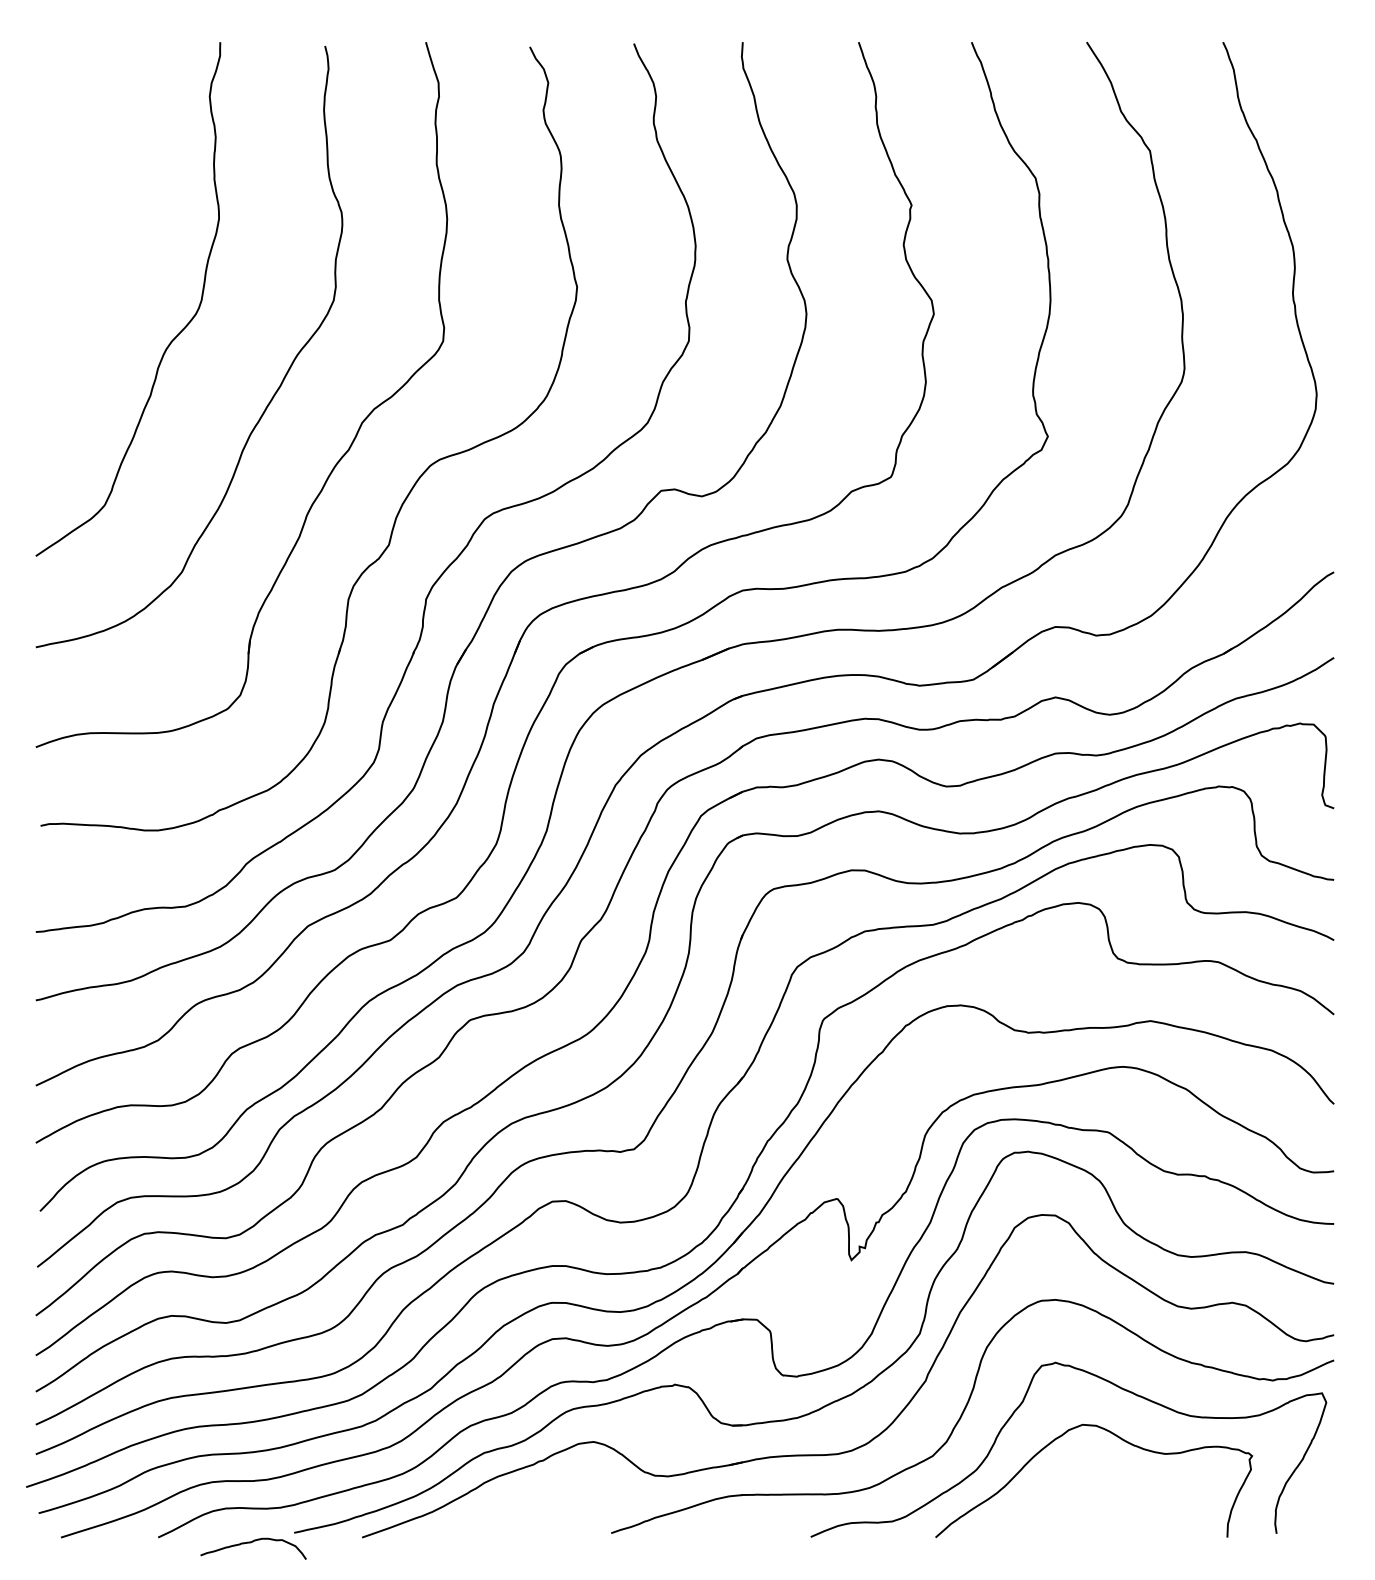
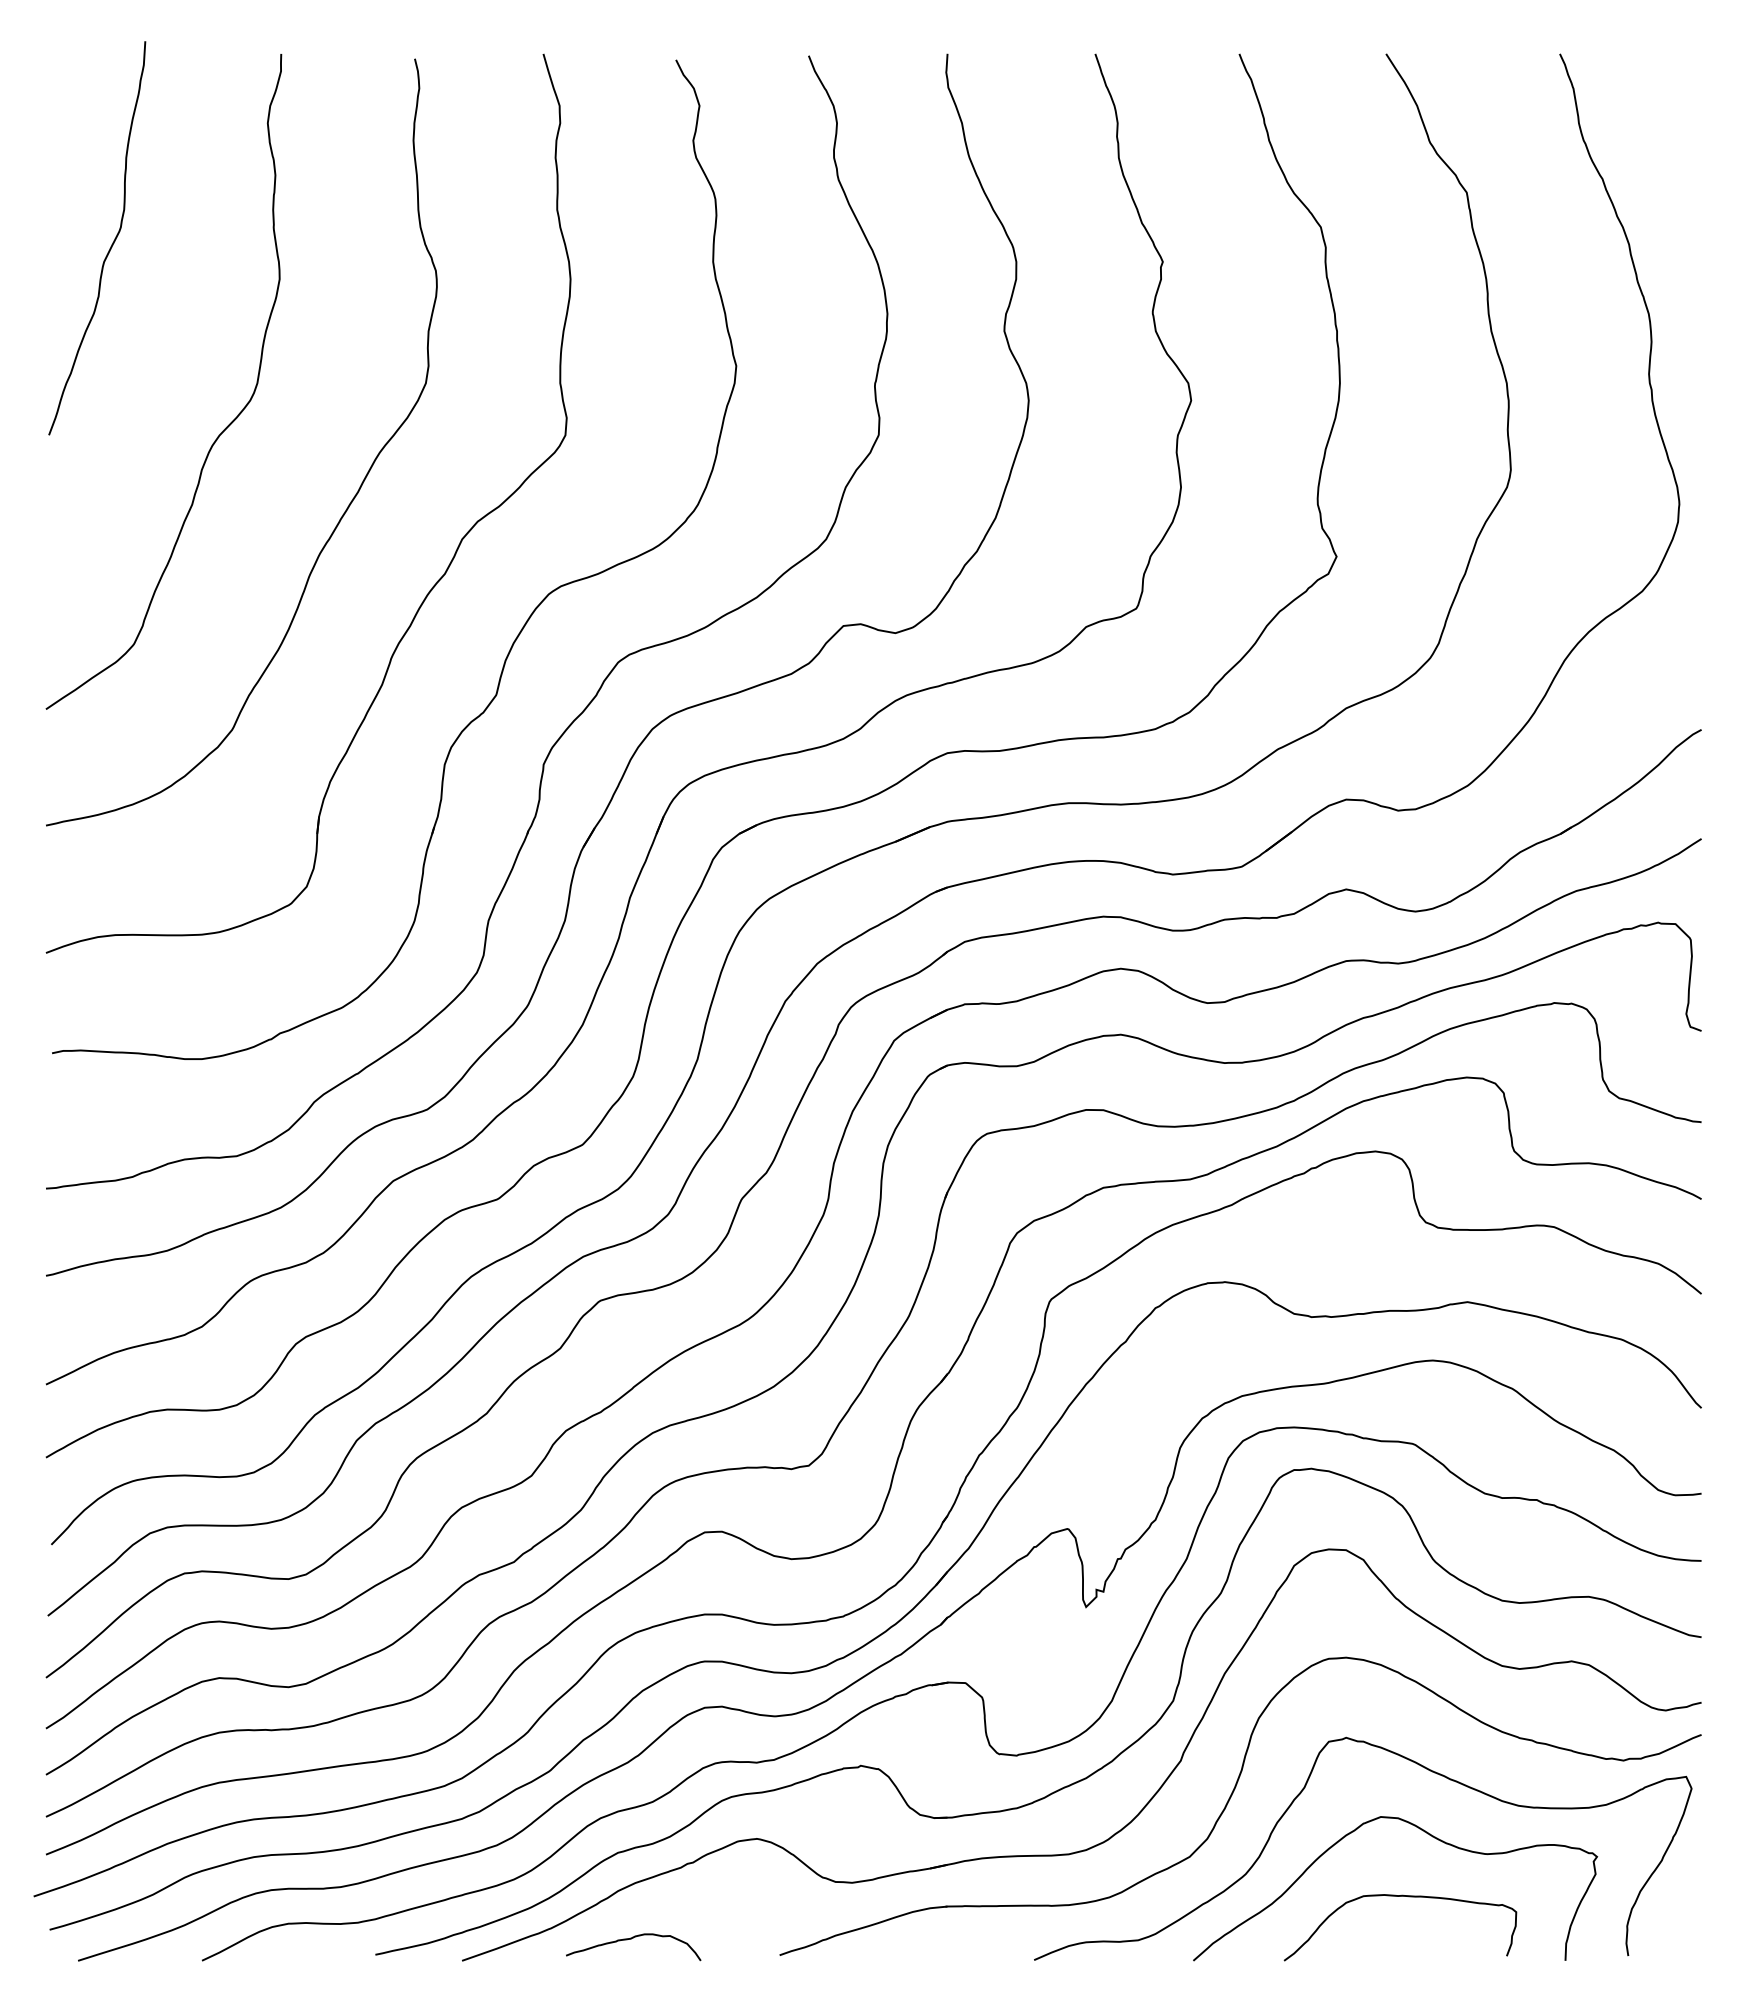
curve: (87, 191) -> (111, 244), added
curve: (1098, 1487) -> (1400, 1896), added
curve: (251, 1542) -> (631, 1939), moved

